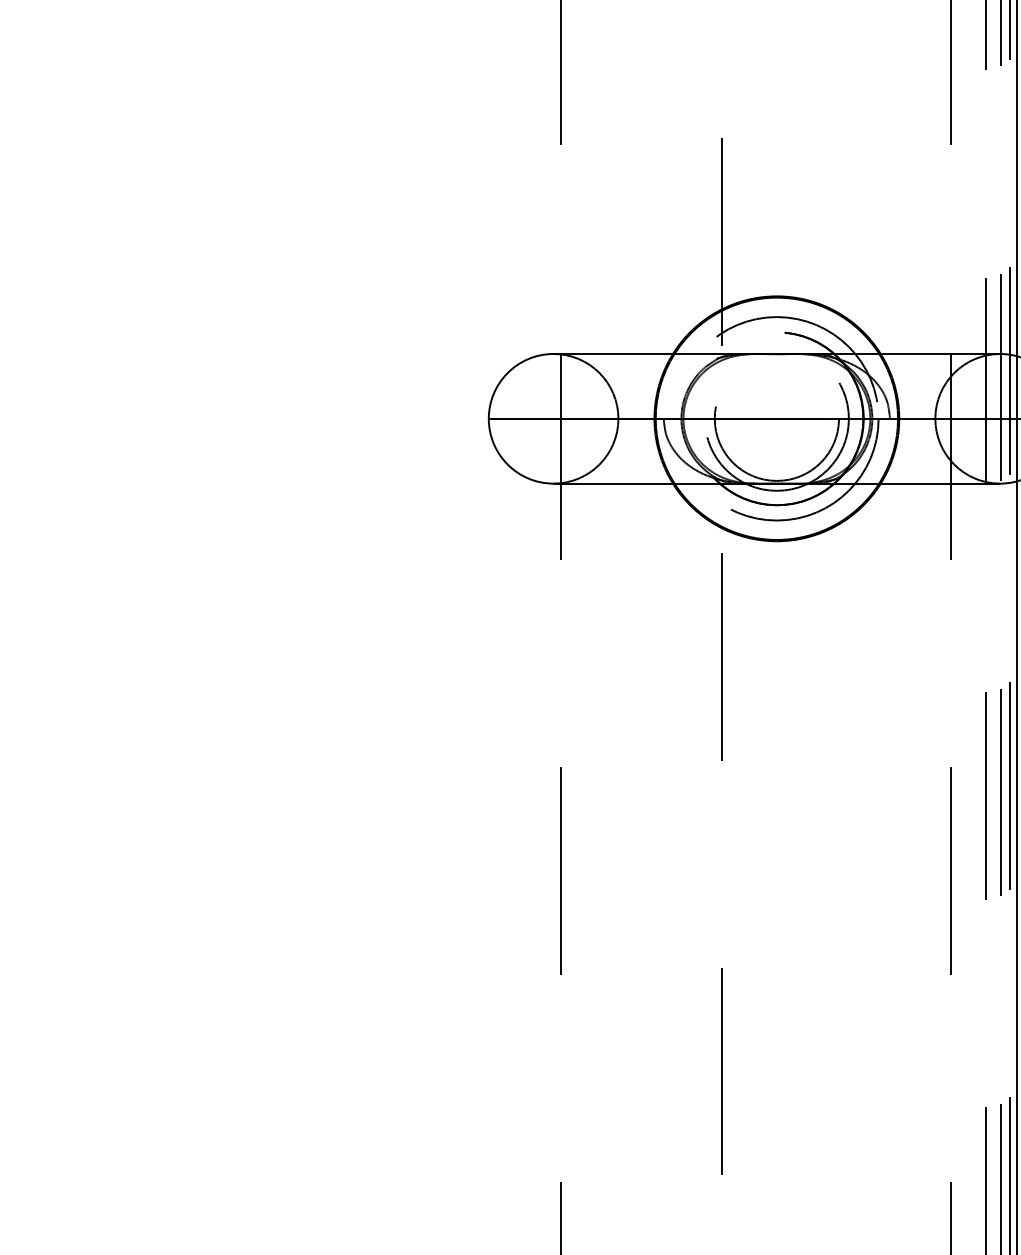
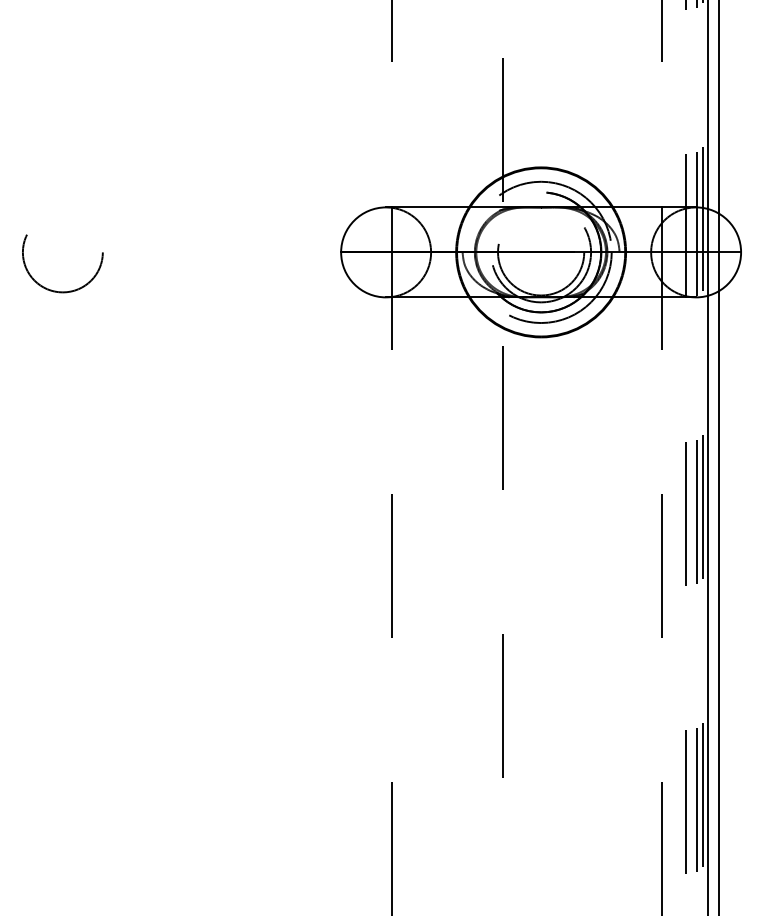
circle: (87, 434) -> (62, 263), added

